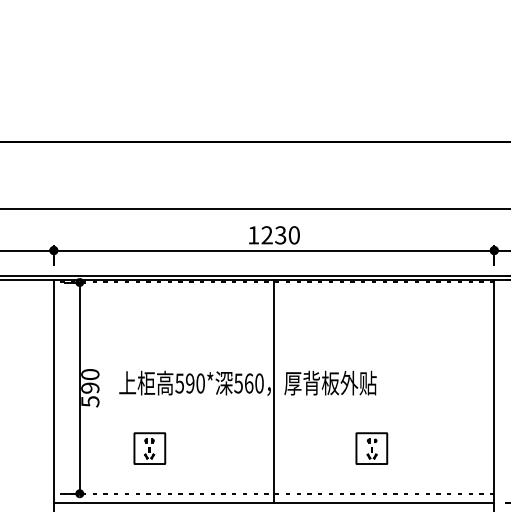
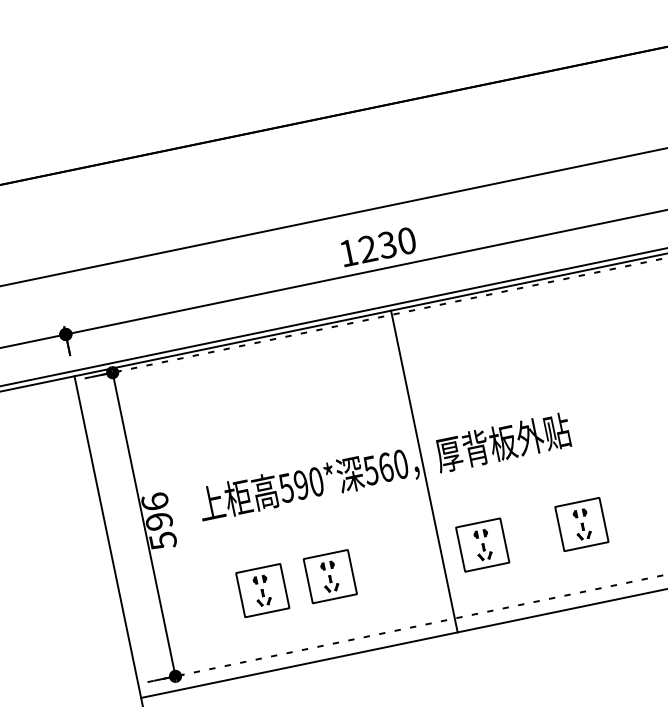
text: (90, 374) -> (155, 501), 590 -> 596
part: (196, 448) -> (329, 576), added
part: (302, 448) -> (482, 545), added

